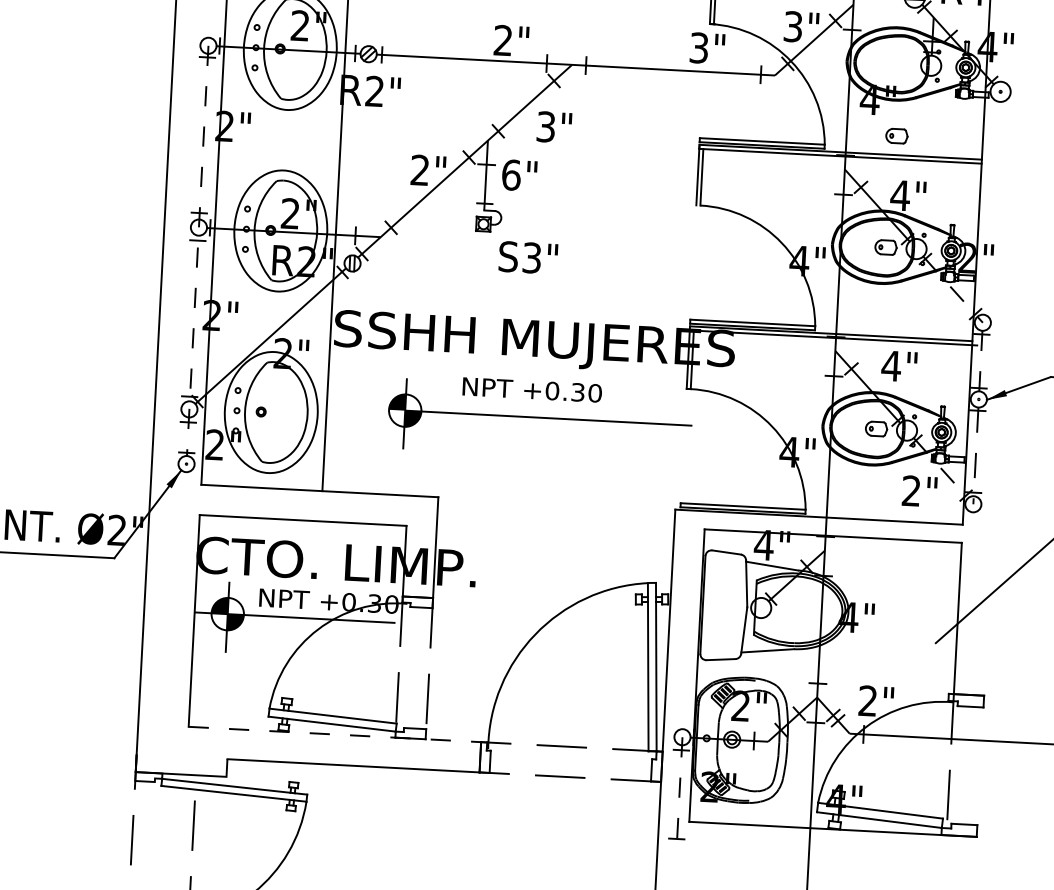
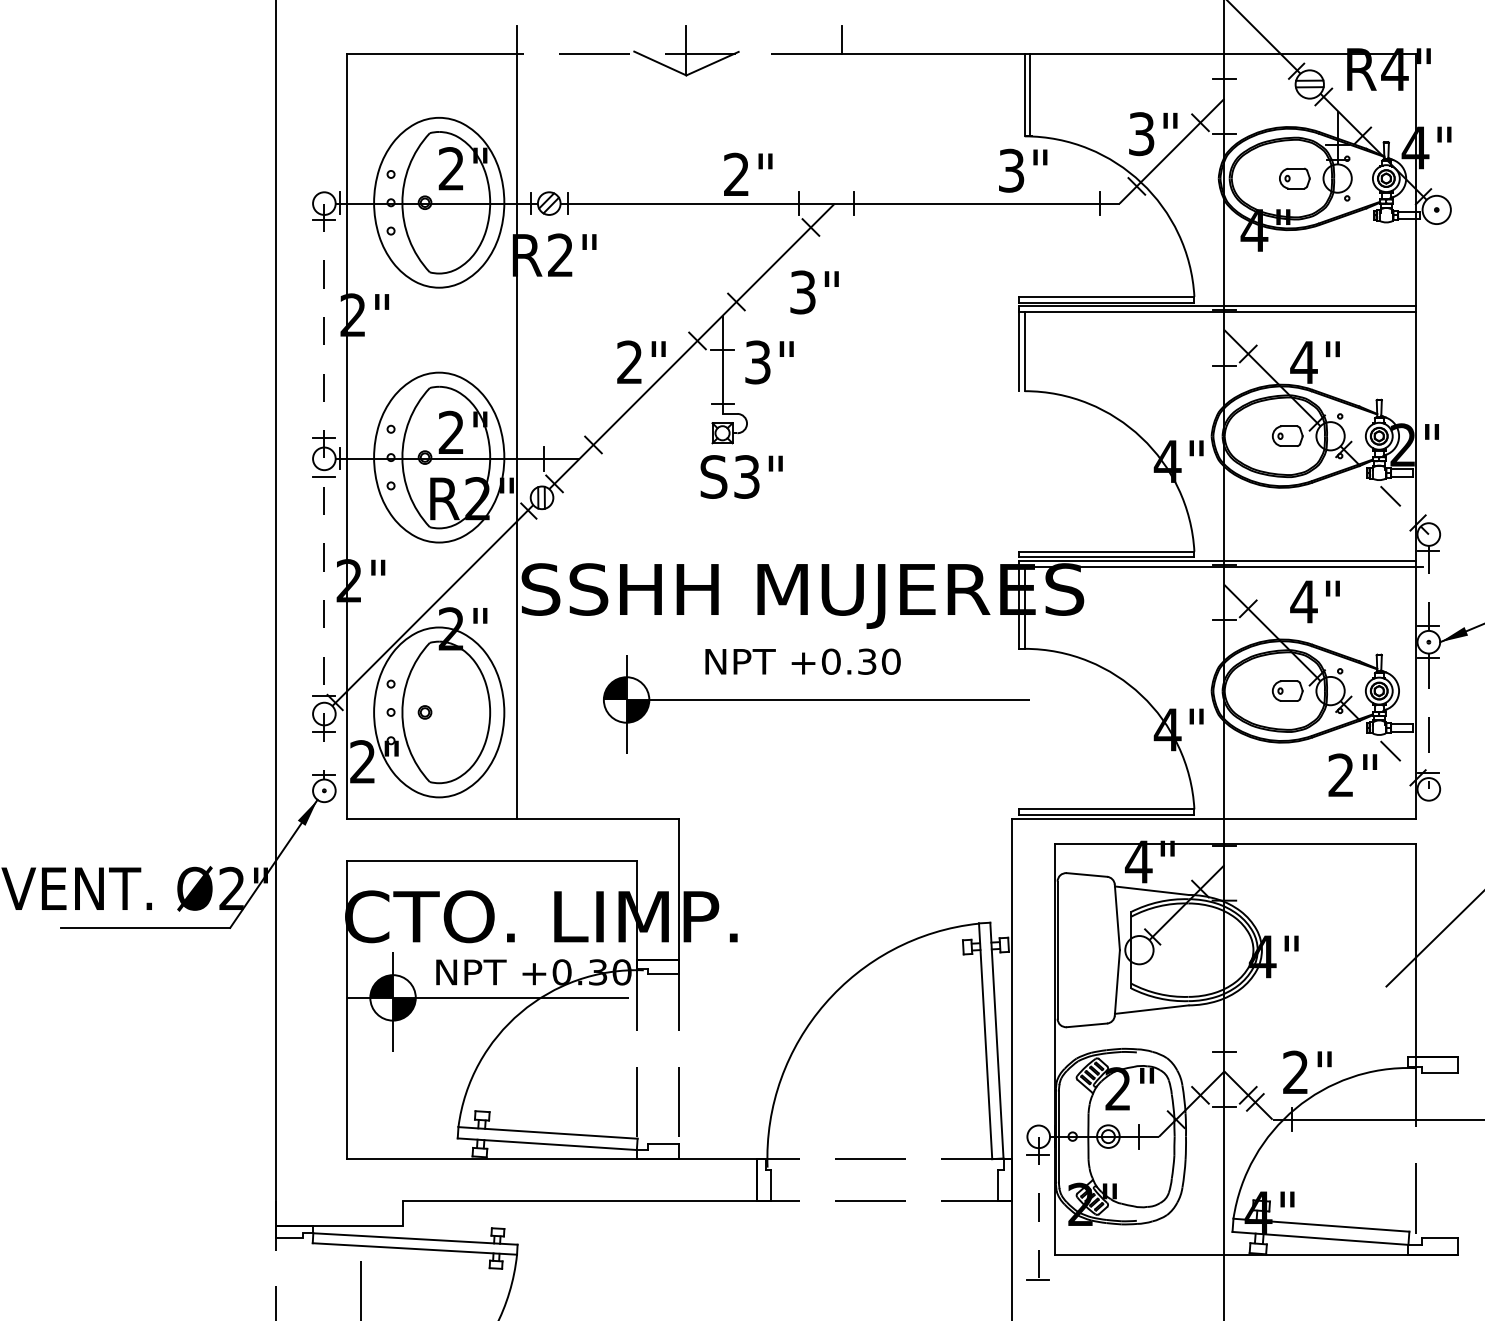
part: (896, 136) -> (1294, 178), moved
text: (511, 175) -> (758, 362), 6" -> 3"
text: (528, 257) -> (741, 476), moved
line: (335, 734) -> (552, 1158), dashed -> solid

